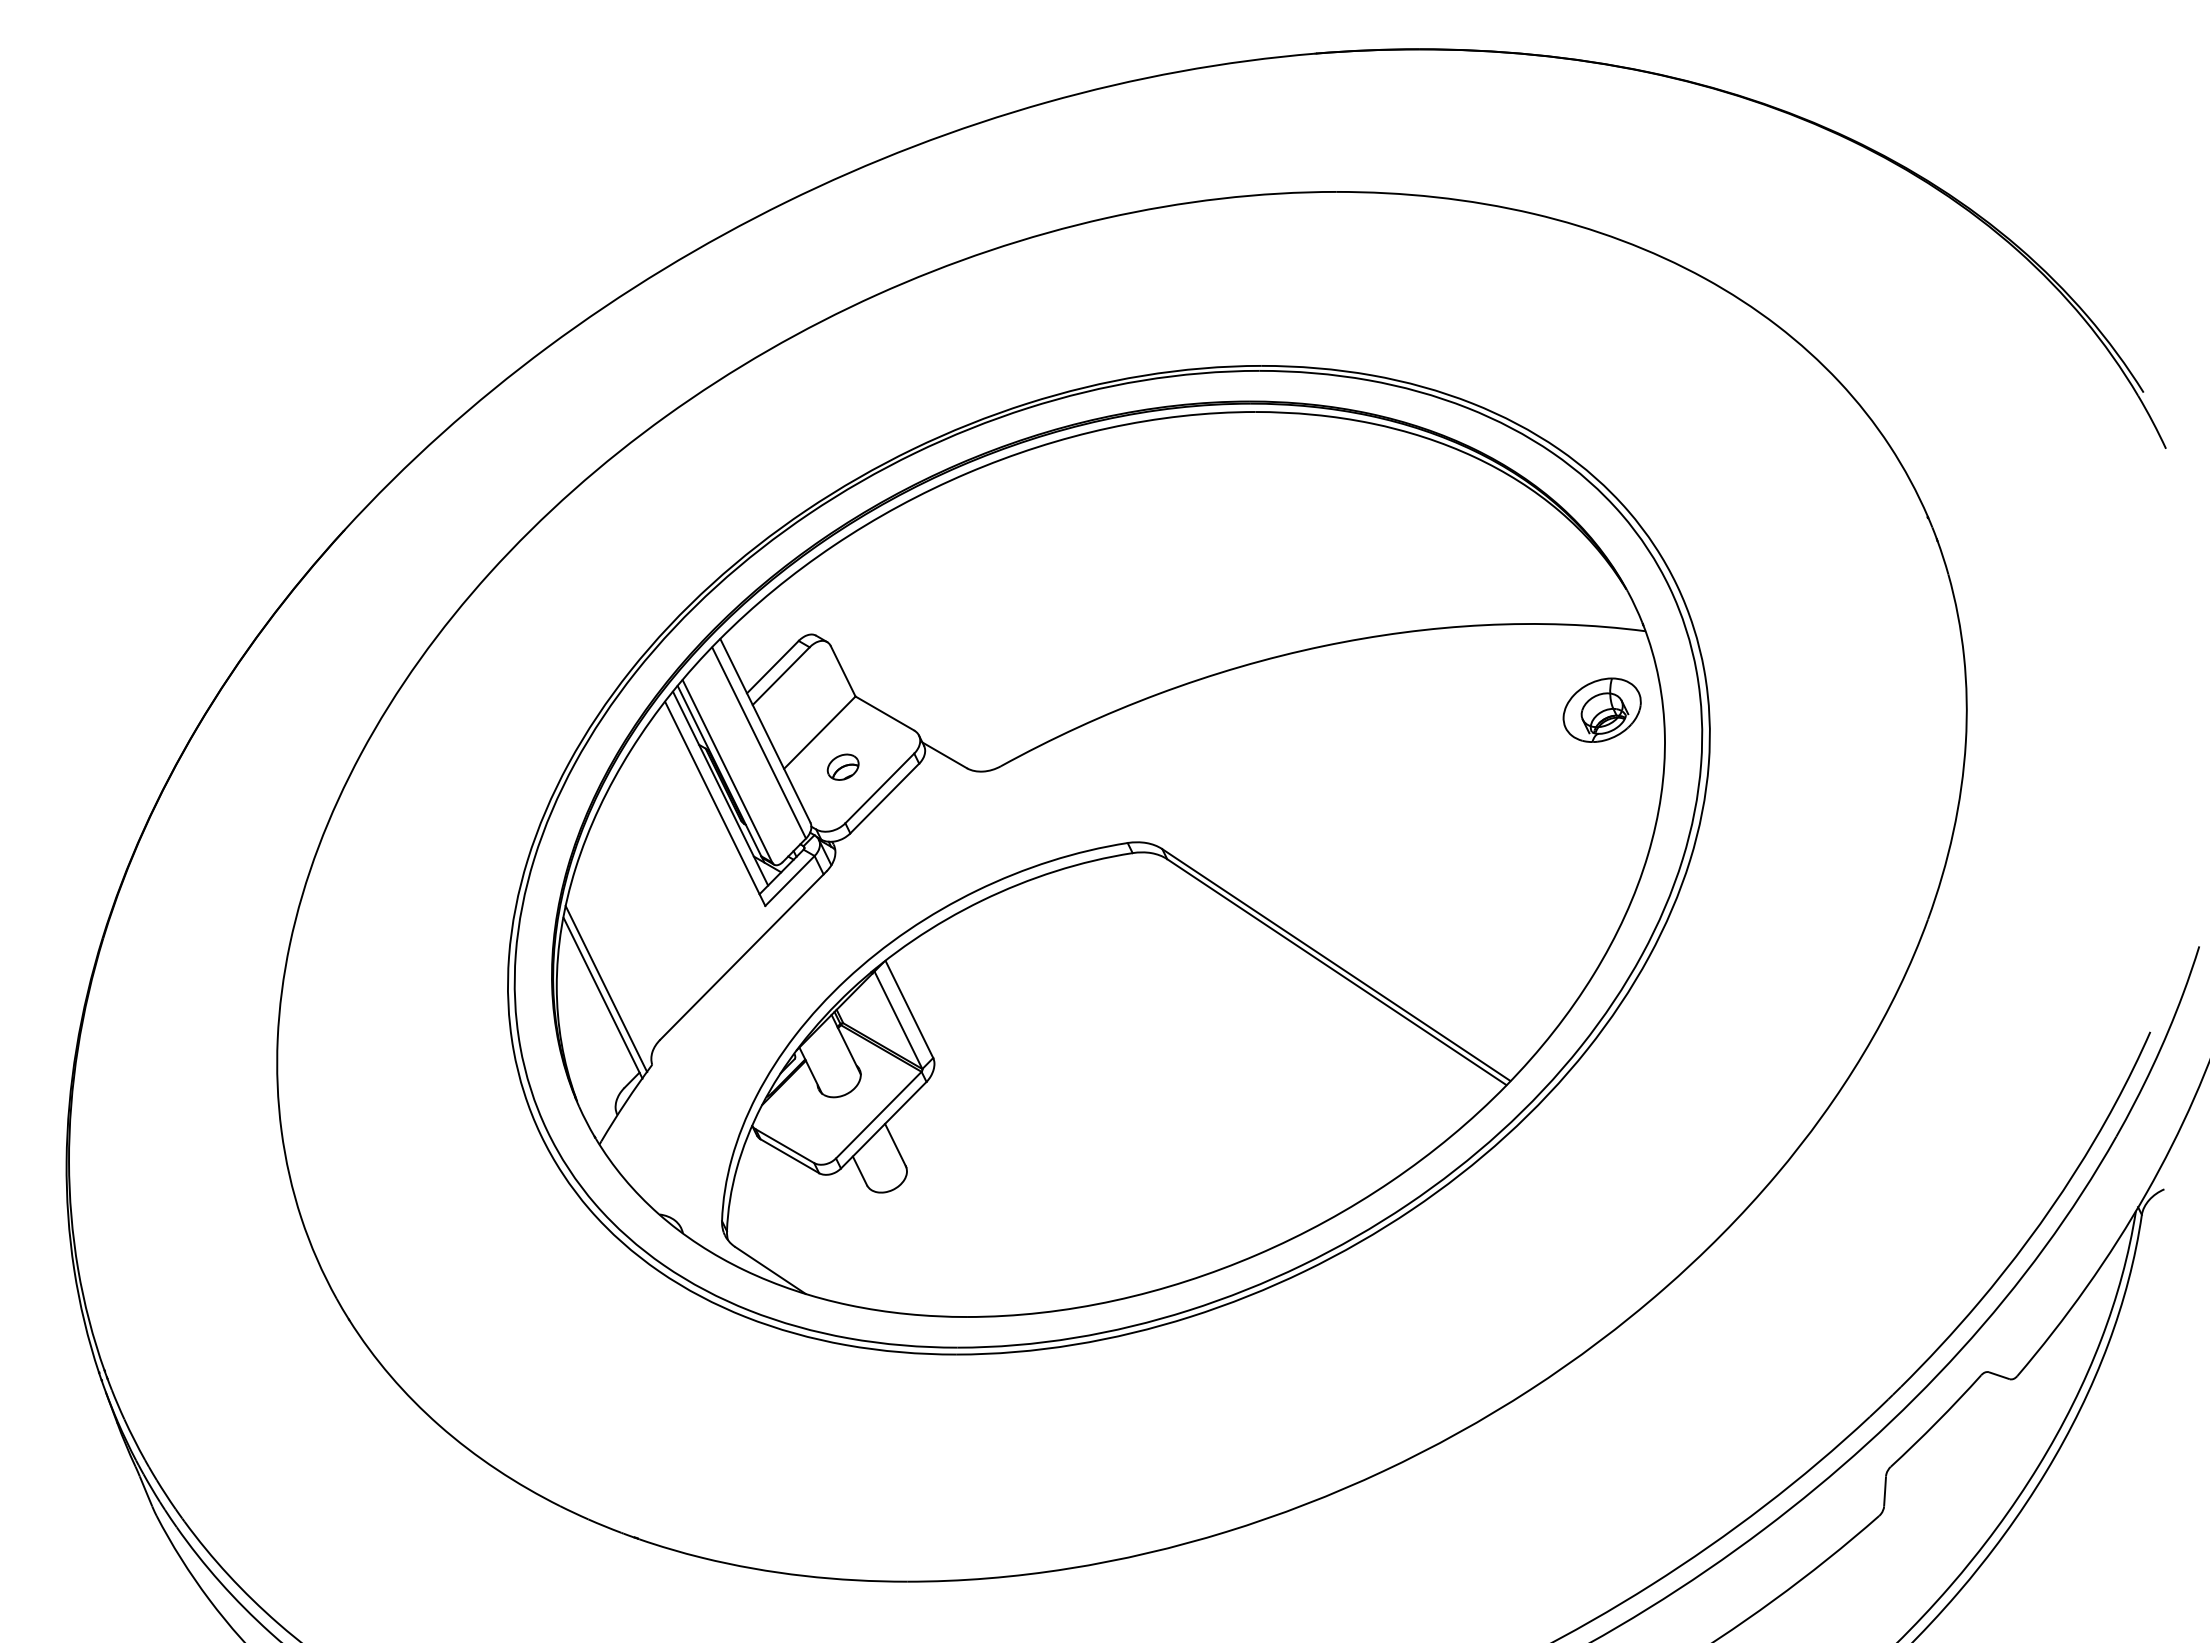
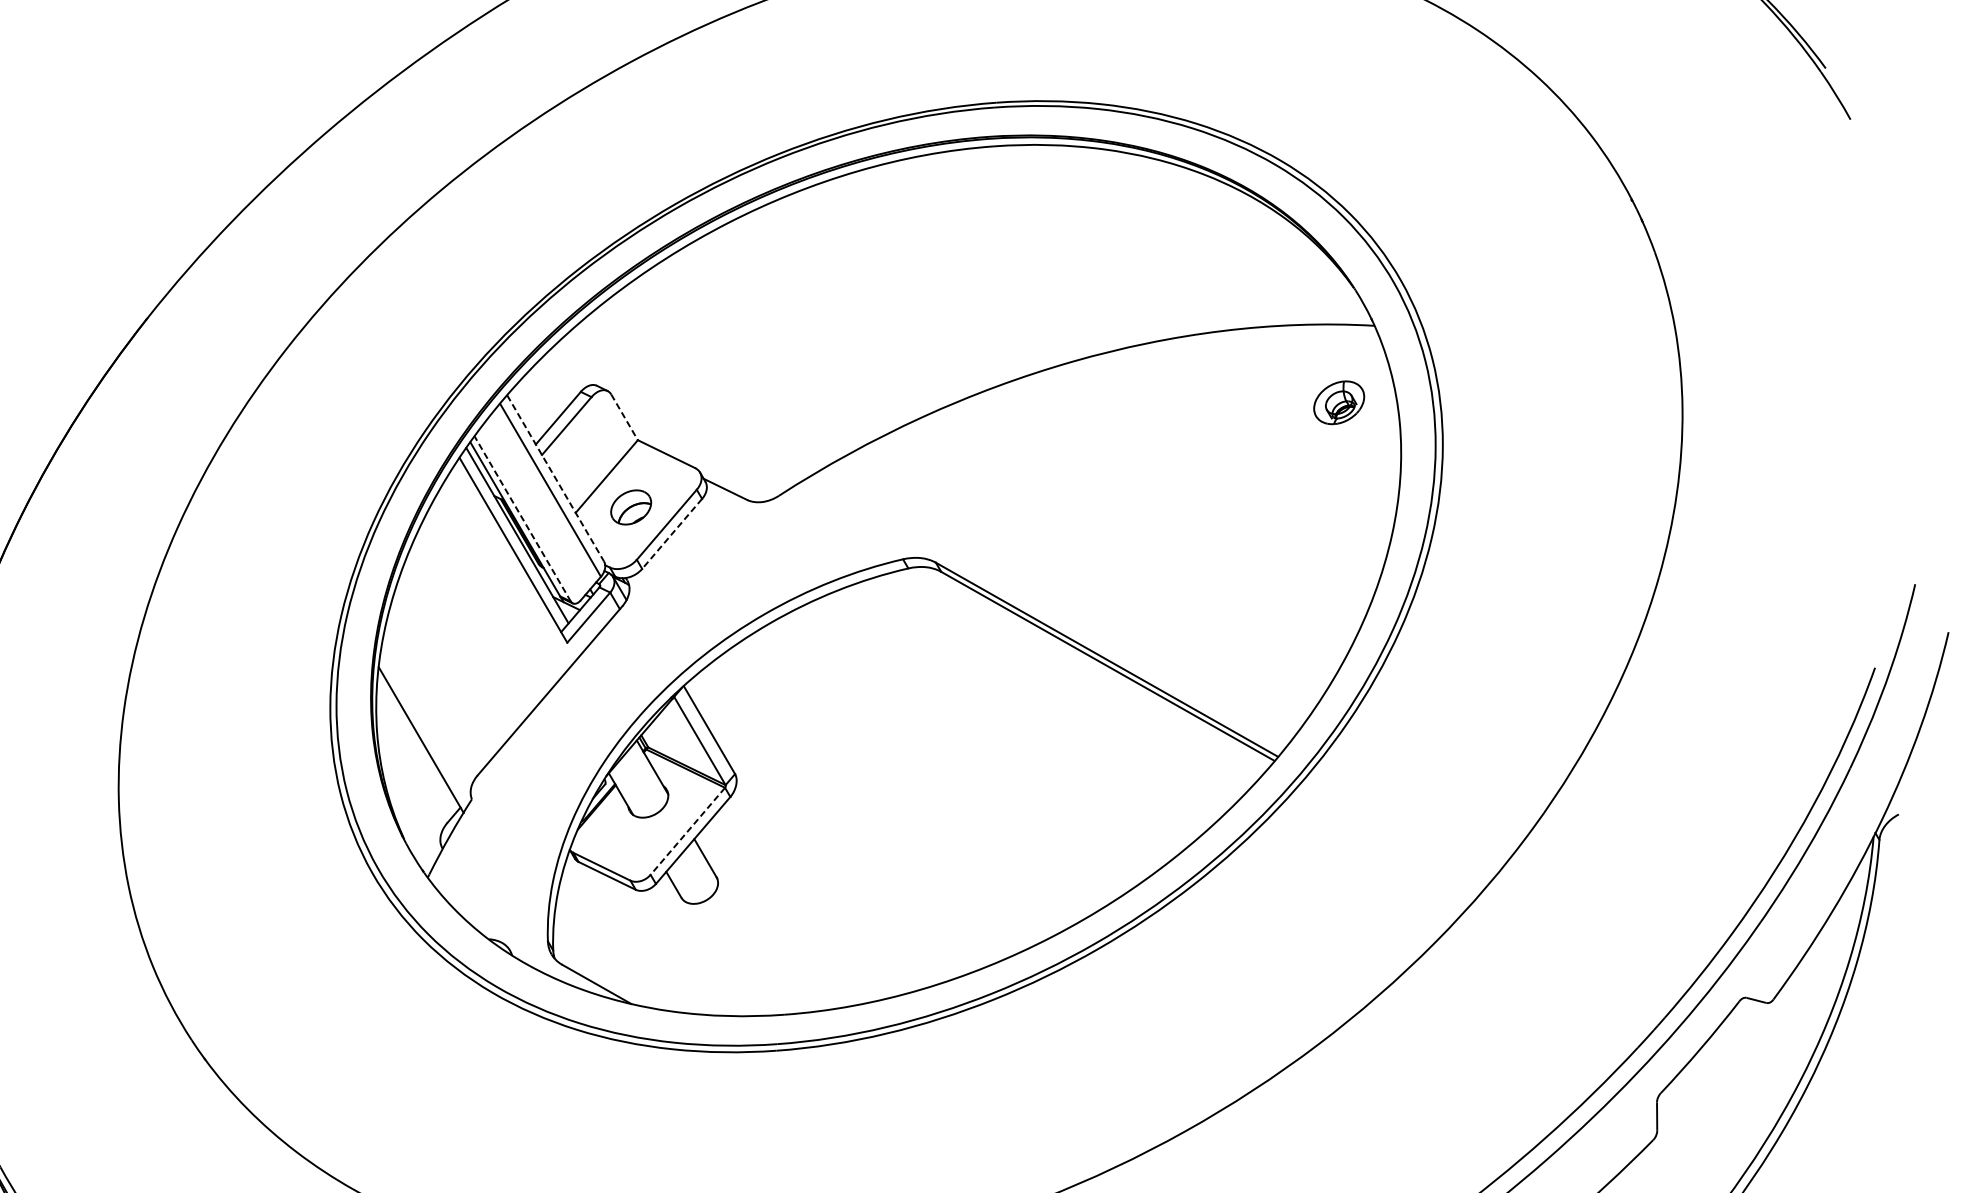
line: (843, 671) -> (624, 417), solid -> dashed
part: (1601, 709) -> (1338, 402), size x0.7
line: (765, 731) -> (555, 479), solid -> dashed
part: (842, 766) -> (630, 506), size x1.4
line: (727, 771) -> (522, 519), solid -> dashed
line: (884, 798) -> (671, 533), solid -> dashed
line: (606, 989) -> (423, 731), removed
line: (878, 1115) -> (687, 831), solid -> dashed

